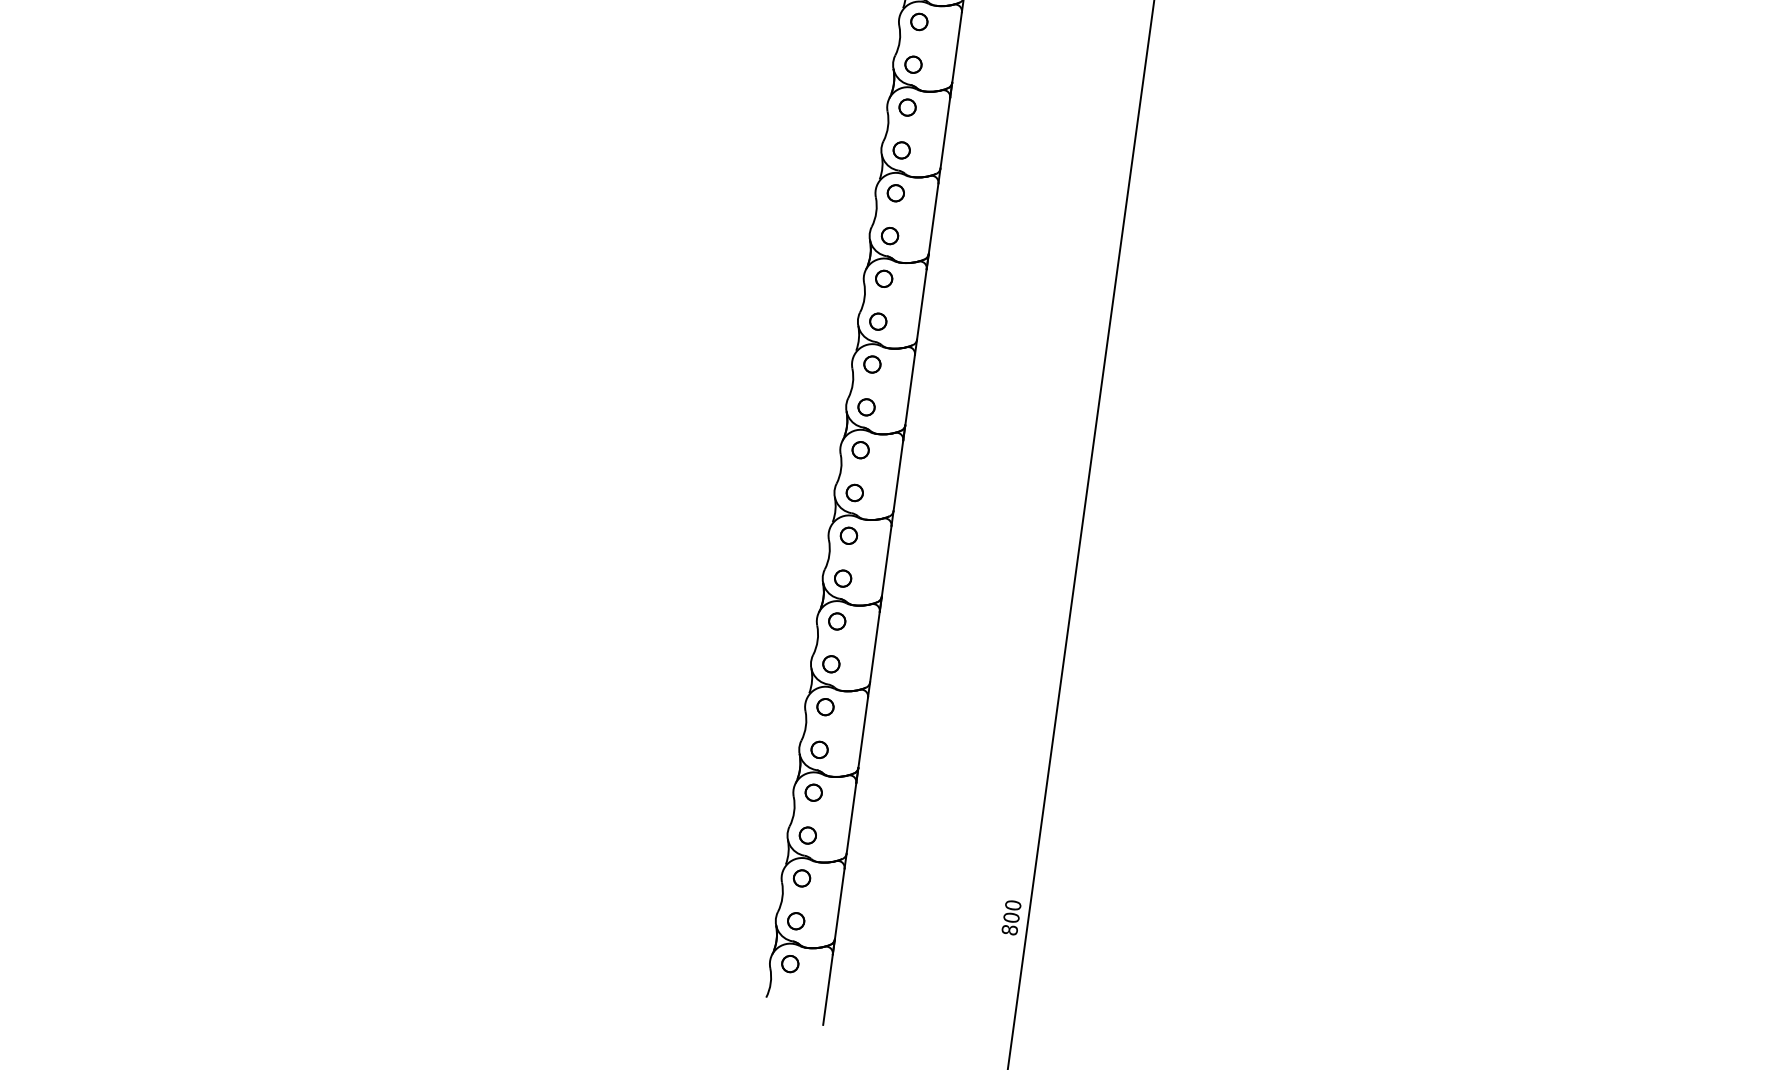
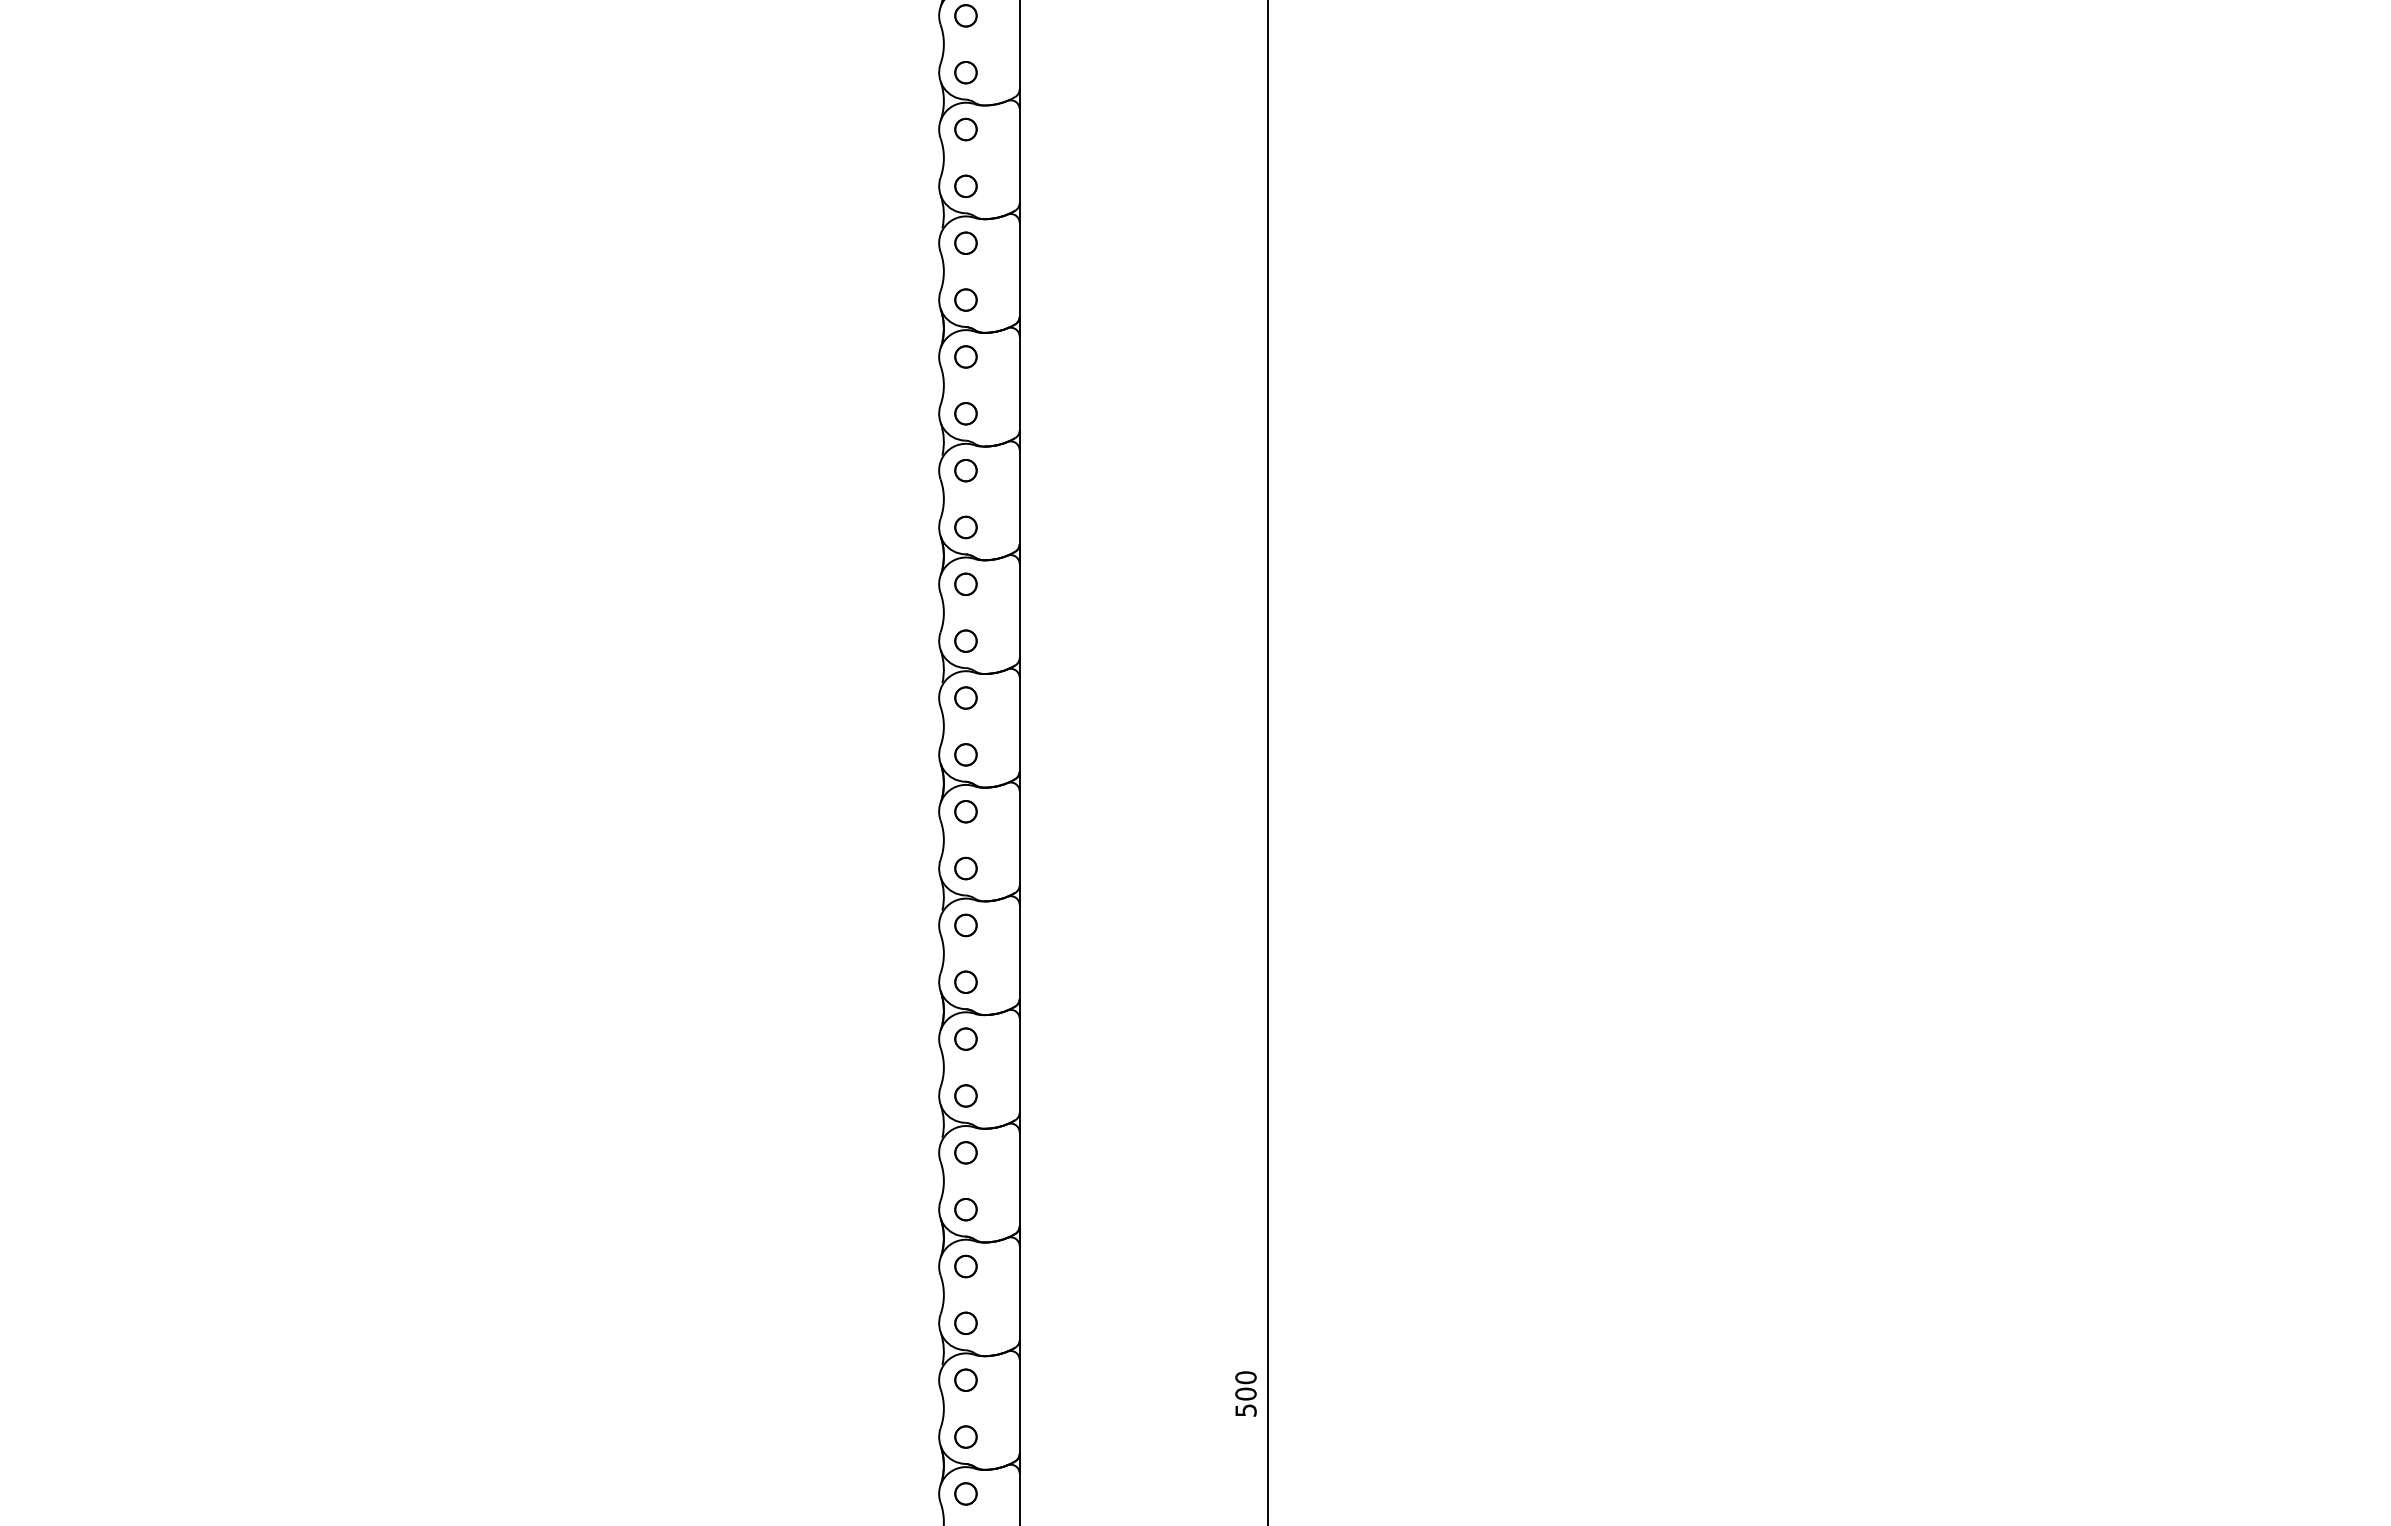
text: (1009, 930) -> (1245, 1410), 800 -> 500

